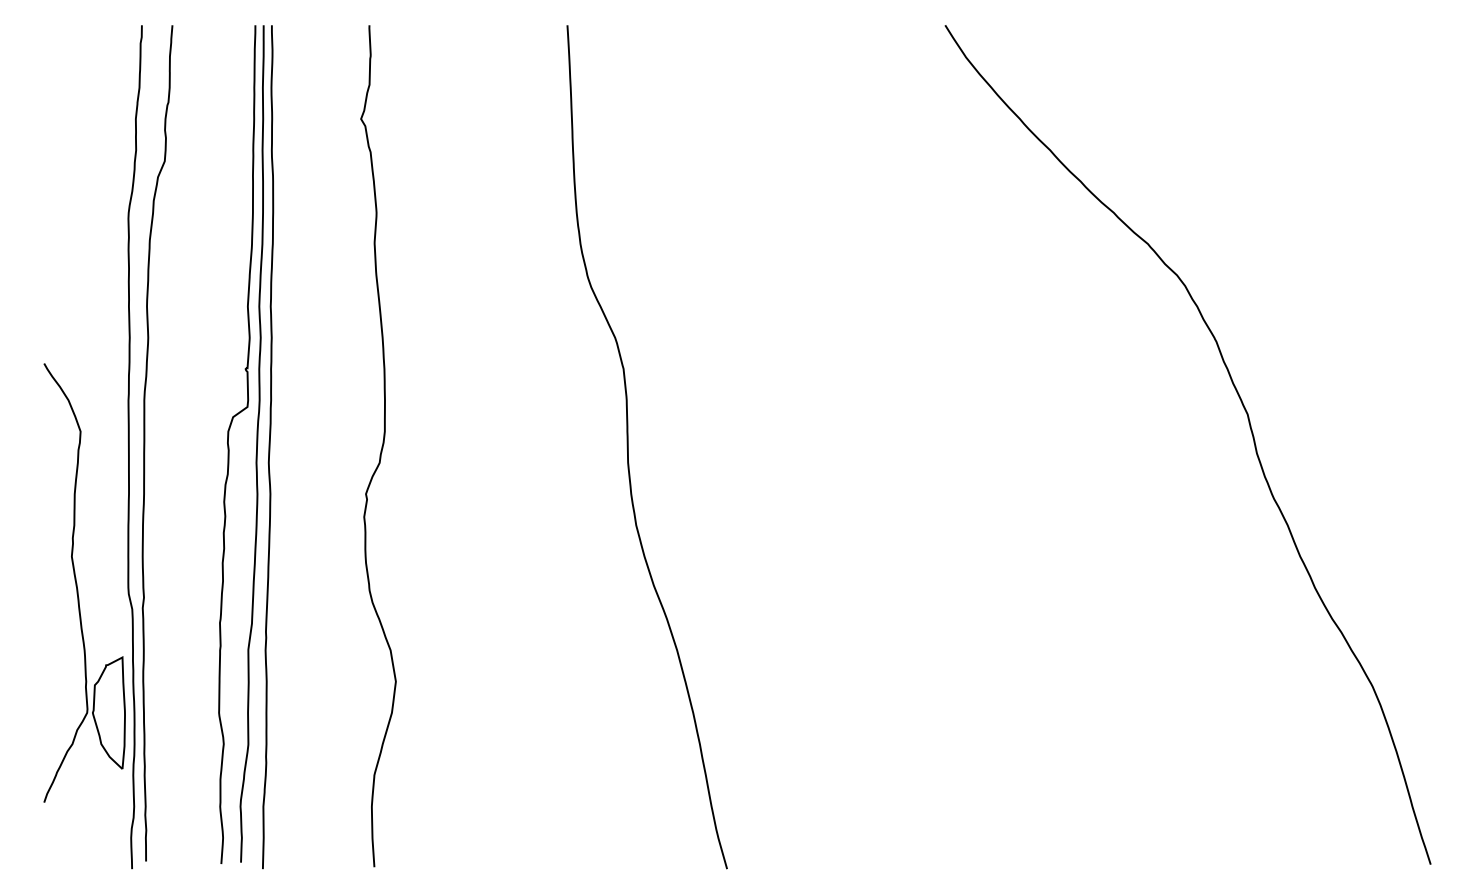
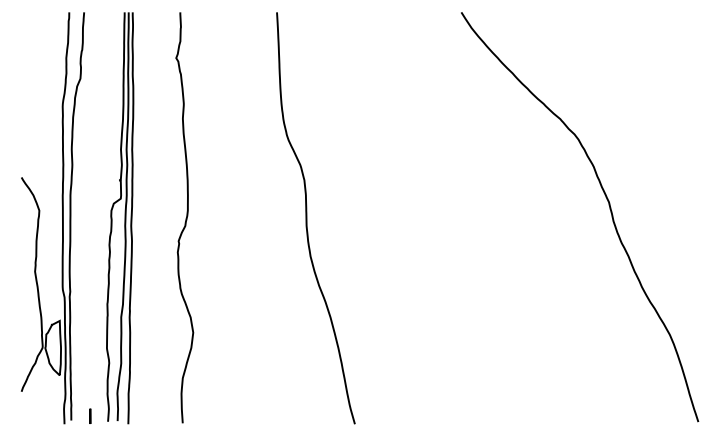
line: (185, 851) -> (90, 415), added

